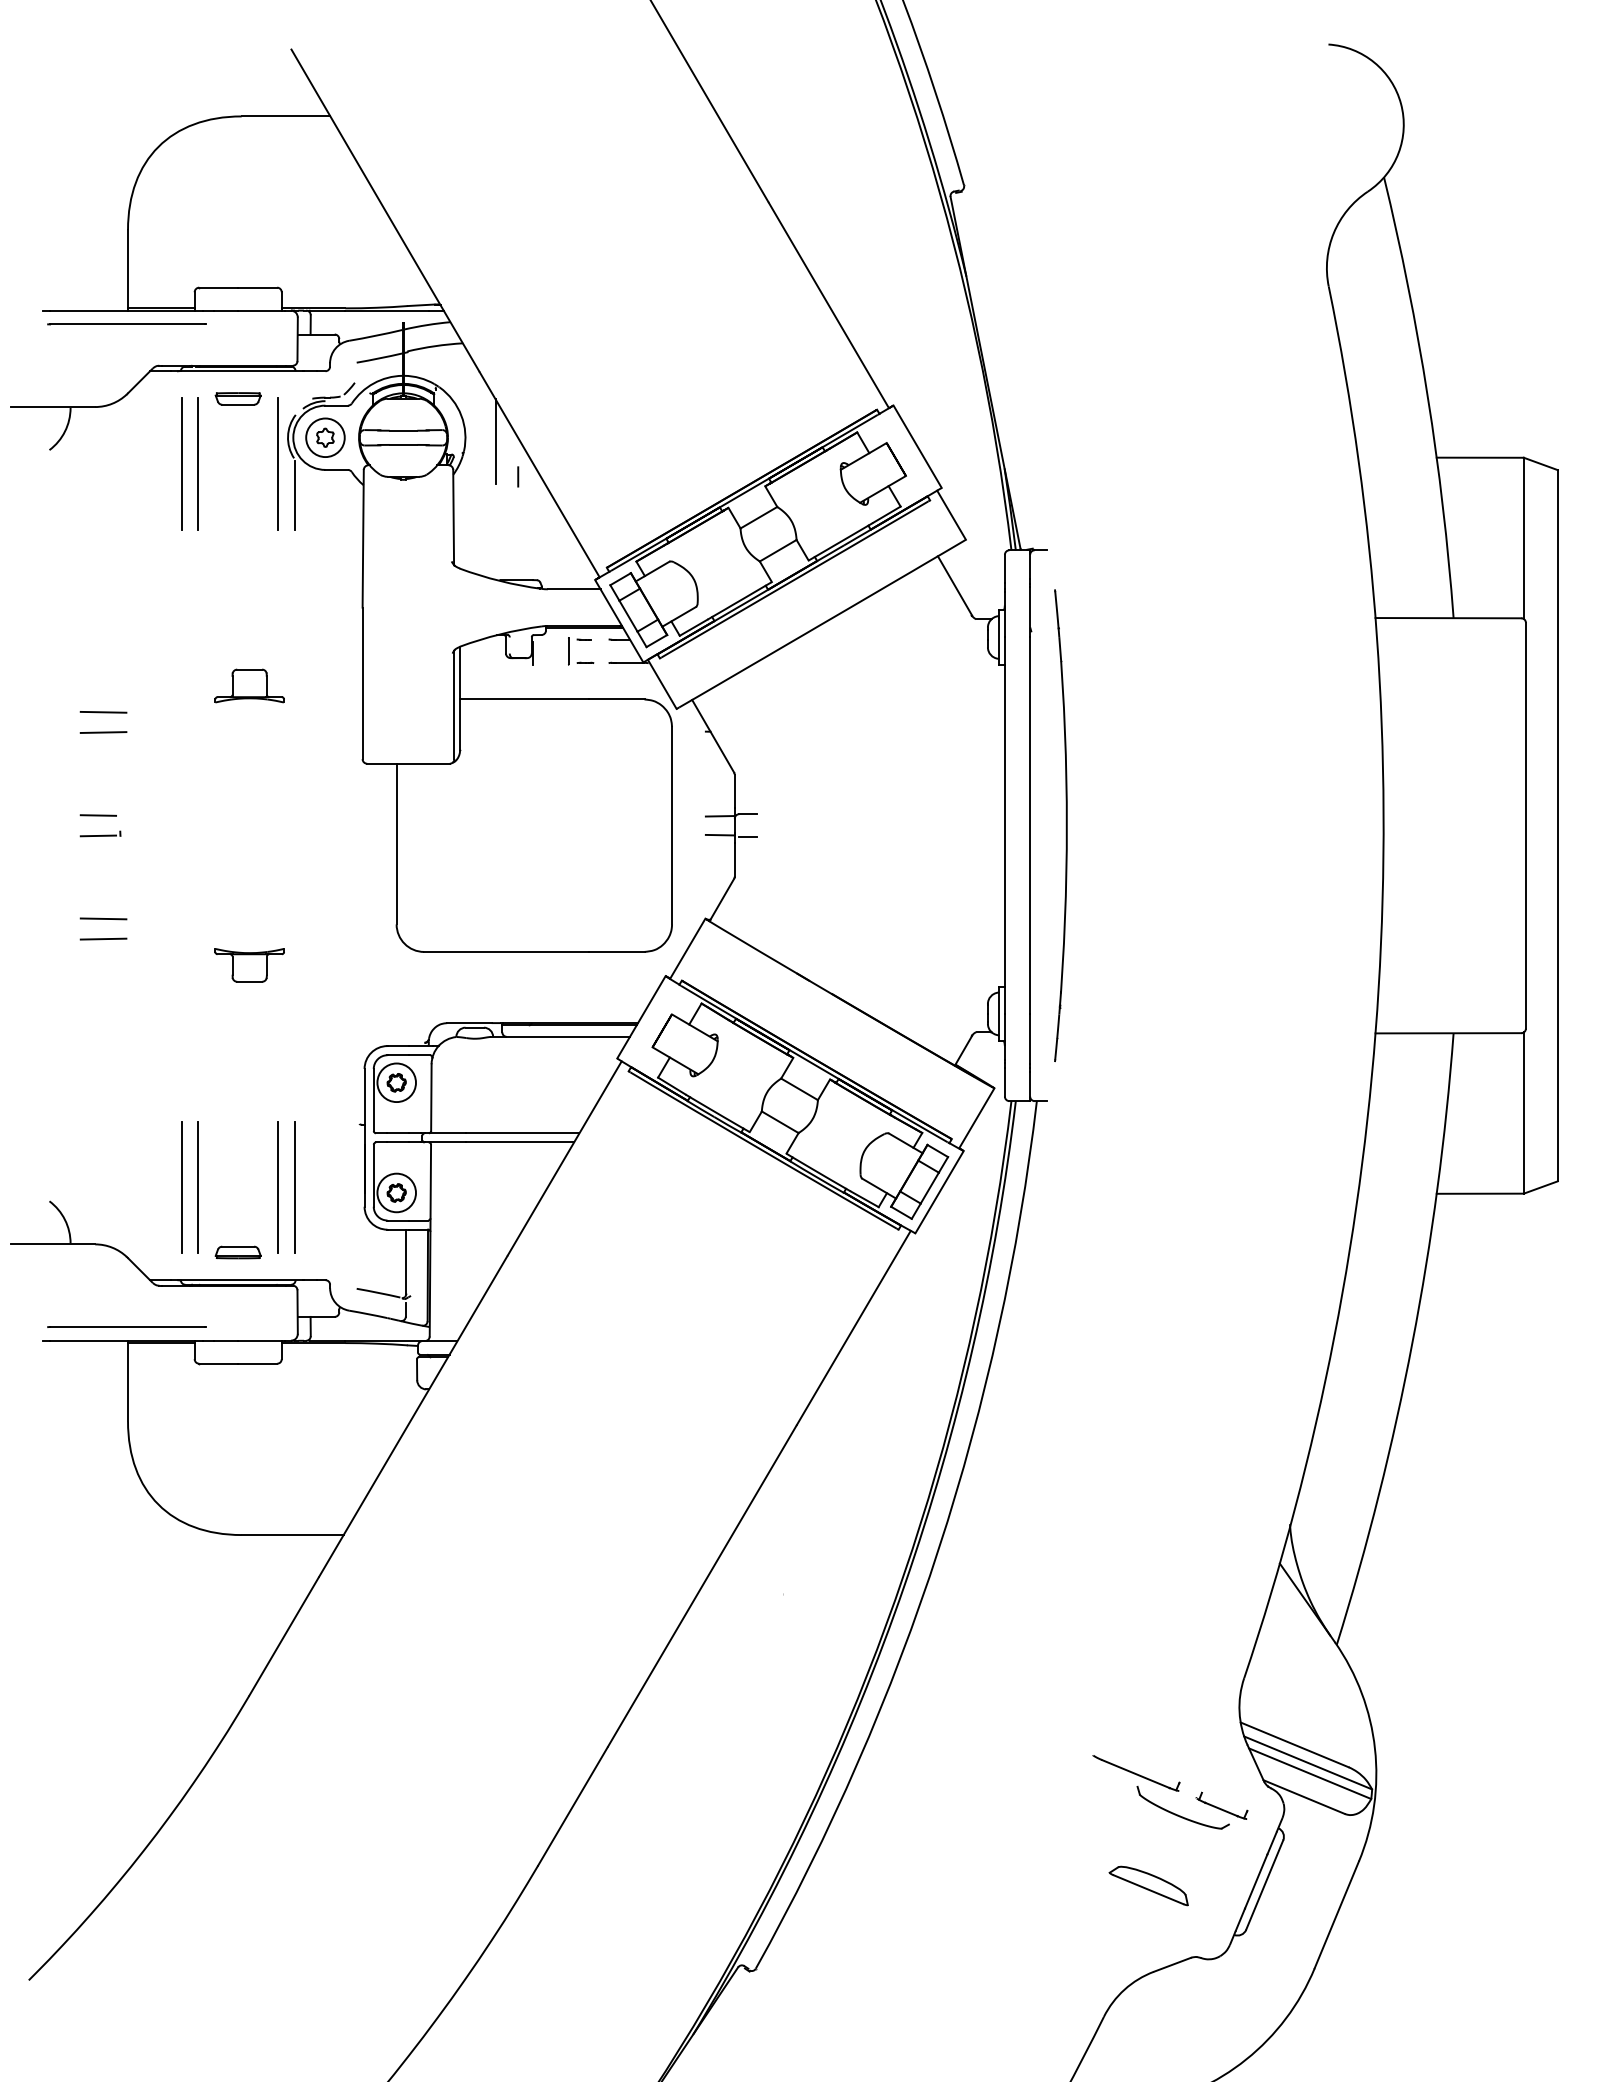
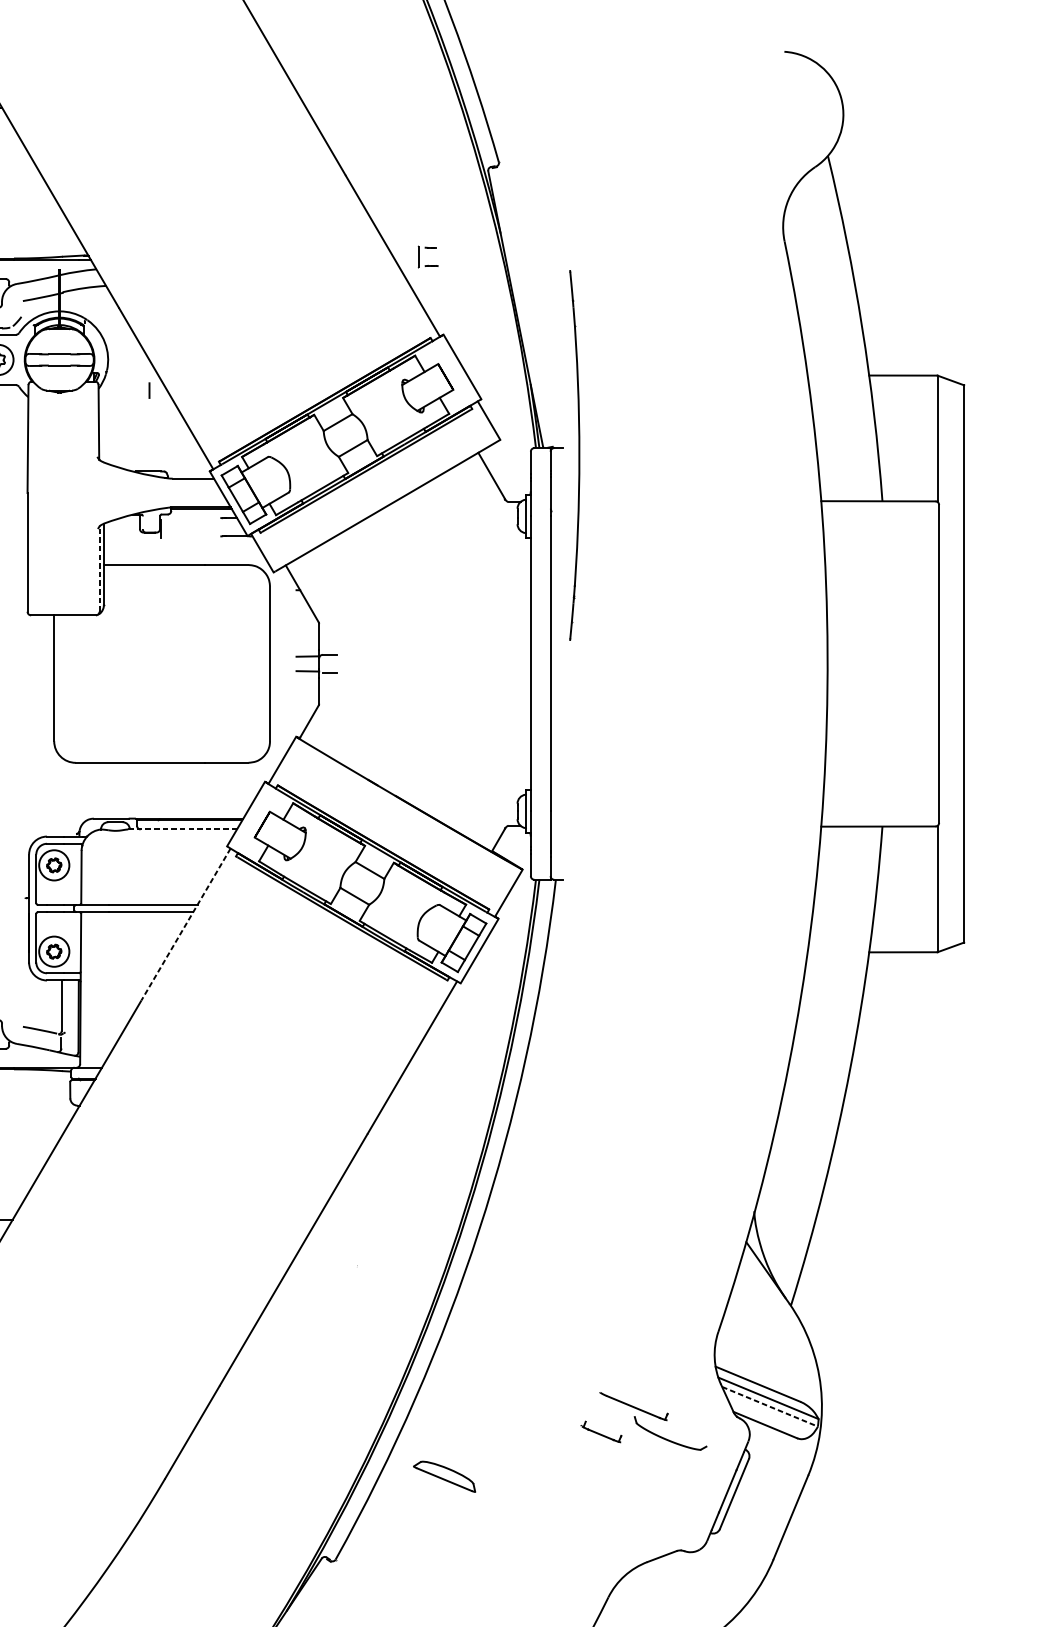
line: (495, 441) -> (131, 362), removed
part: (580, 661) -> (427, 264), moved
line: (454, 704) -> (99, 568), solid -> dashed
part: (1060, 825) -> (574, 455), moved
line: (560, 1036) -> (182, 829), solid -> dashed
line: (564, 1158) -> (185, 924), solid -> dashed
line: (1310, 1773) -> (770, 1406), solid -> dashed
part: (1221, 1805) -> (601, 1431), moved
part: (1148, 1885) -> (444, 1476), moved

